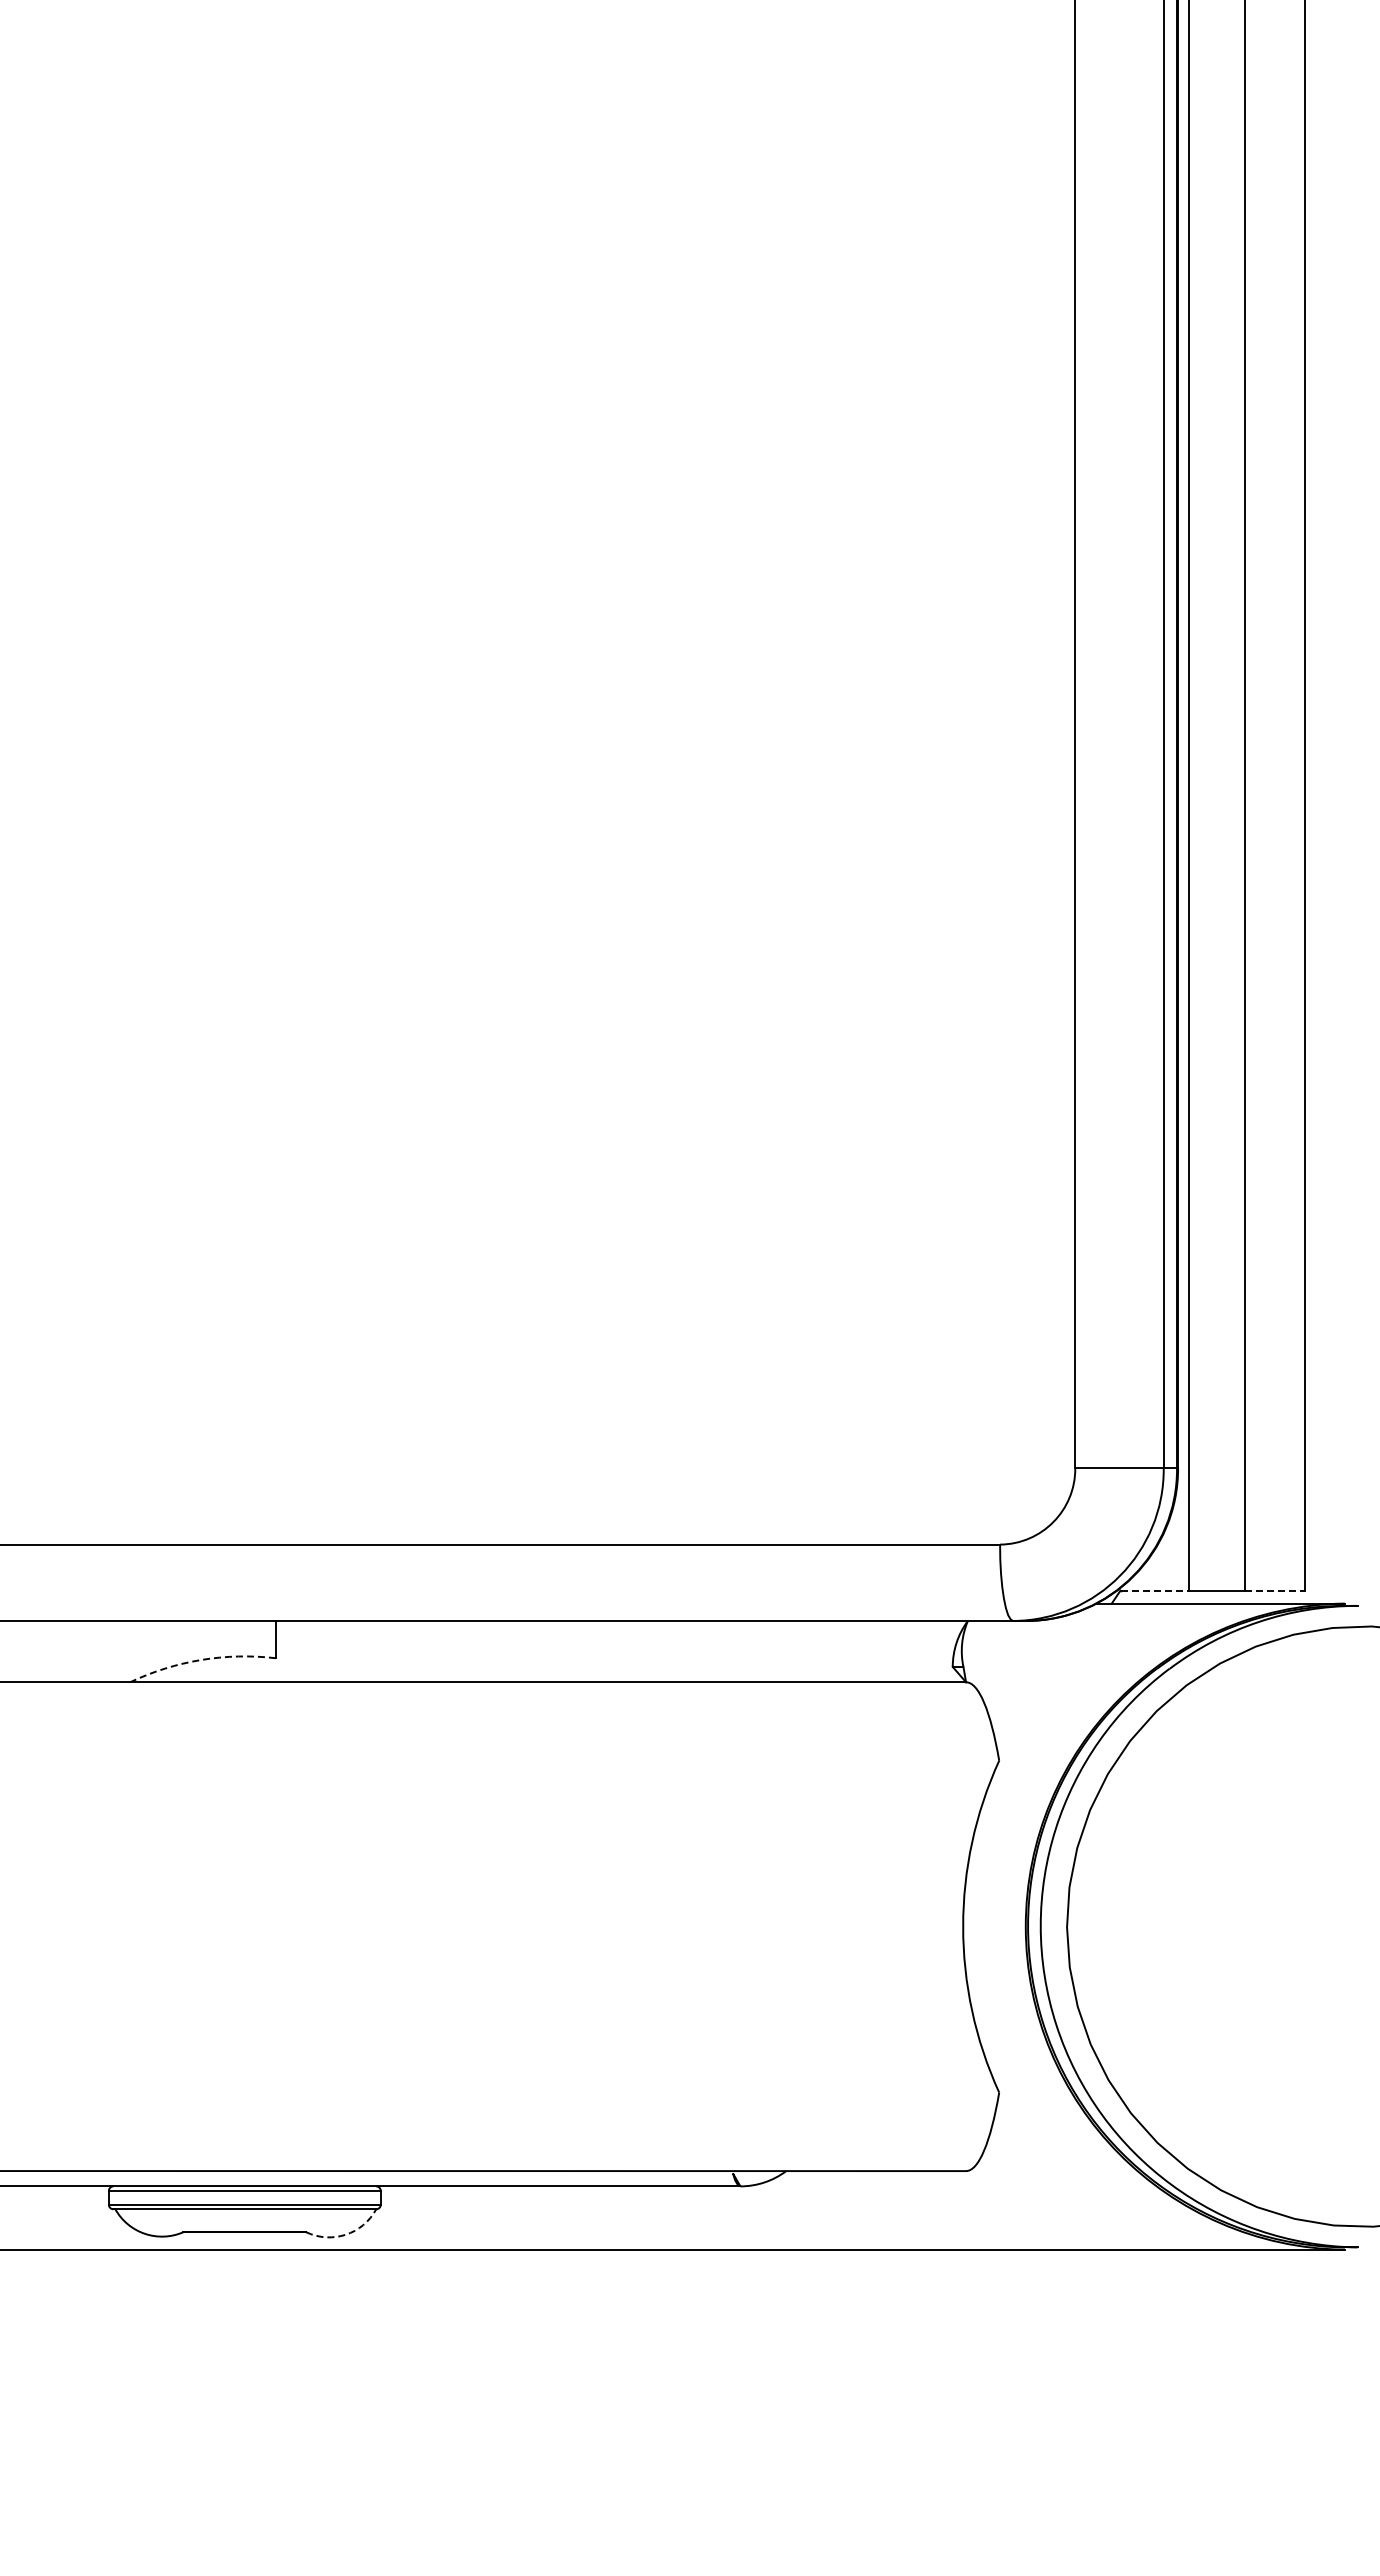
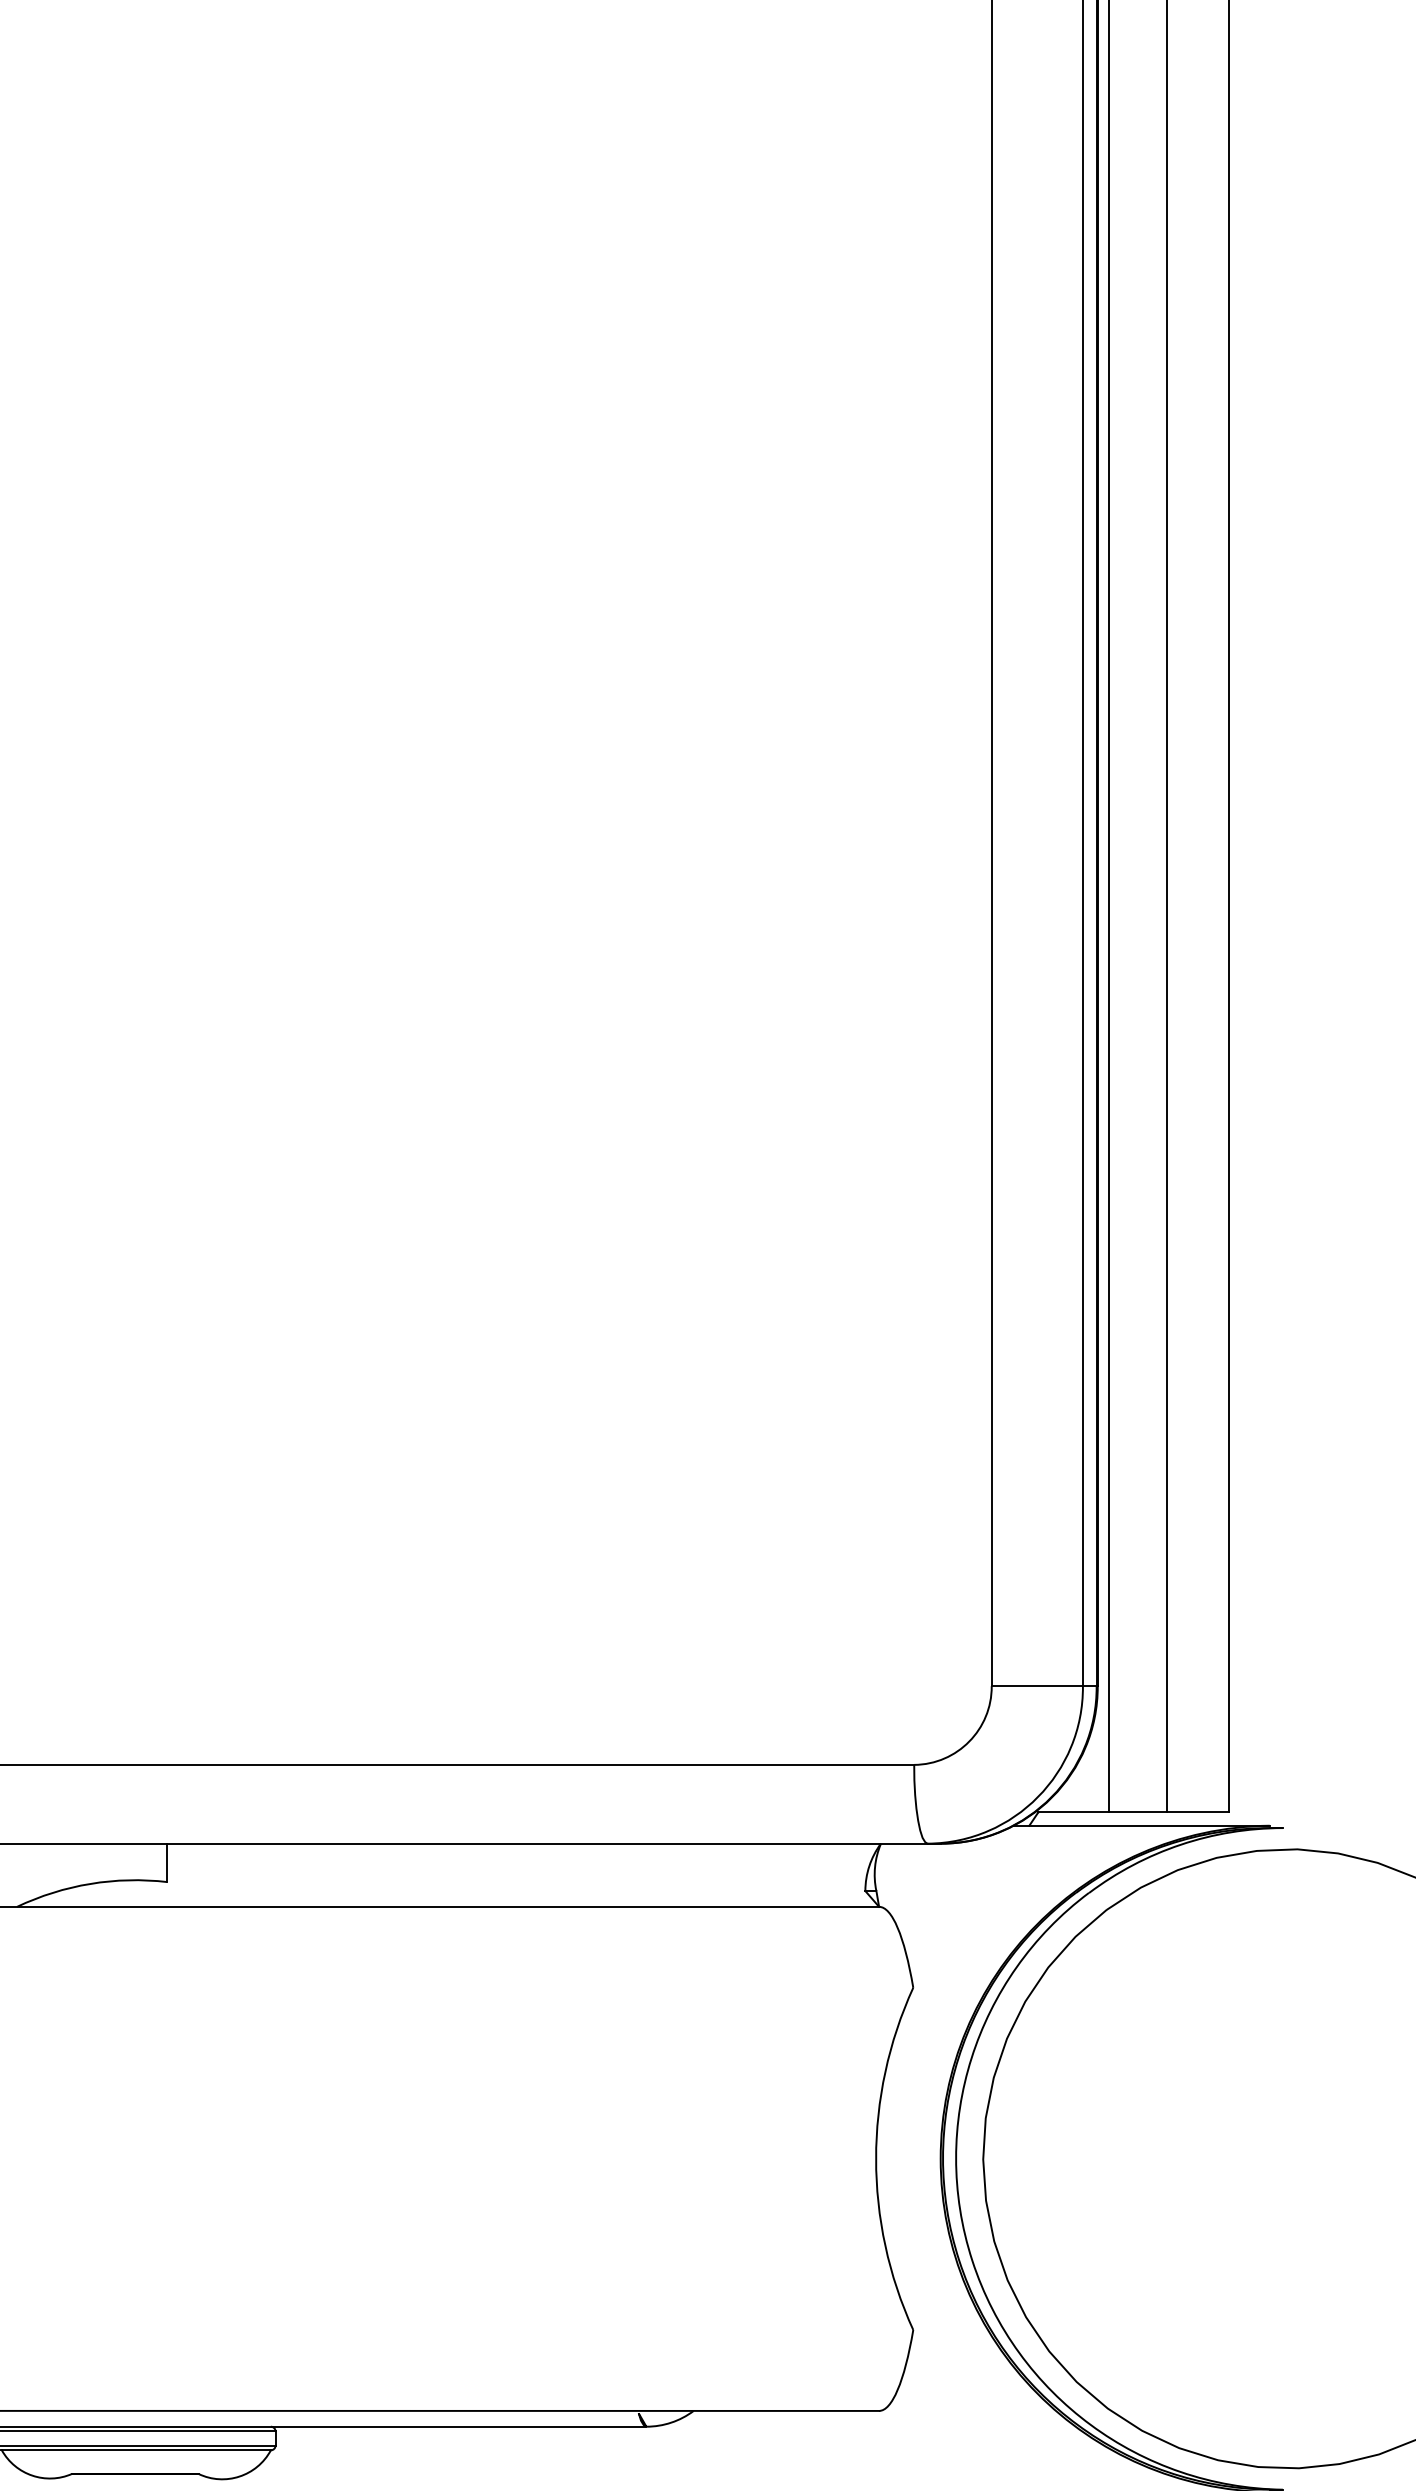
line: (1155, 1590) -> (1074, 1812), dashed -> solid
line: (1275, 1590) -> (1198, 1812), dashed -> solid
arc: (201, 1659) -> (90, 1883), dashed -> solid
arc: (345, 2234) -> (239, 2476), dashed -> solid

